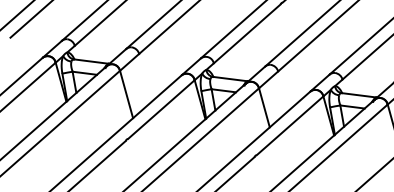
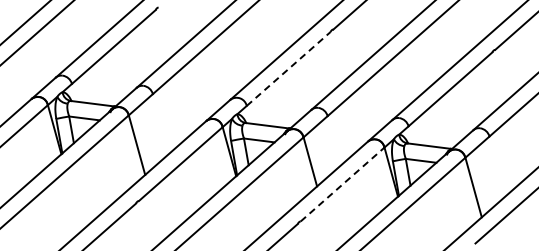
line: (247, 33) -> (288, 68), solid -> dashed
line: (289, 125) -> (342, 184), solid -> dashed

